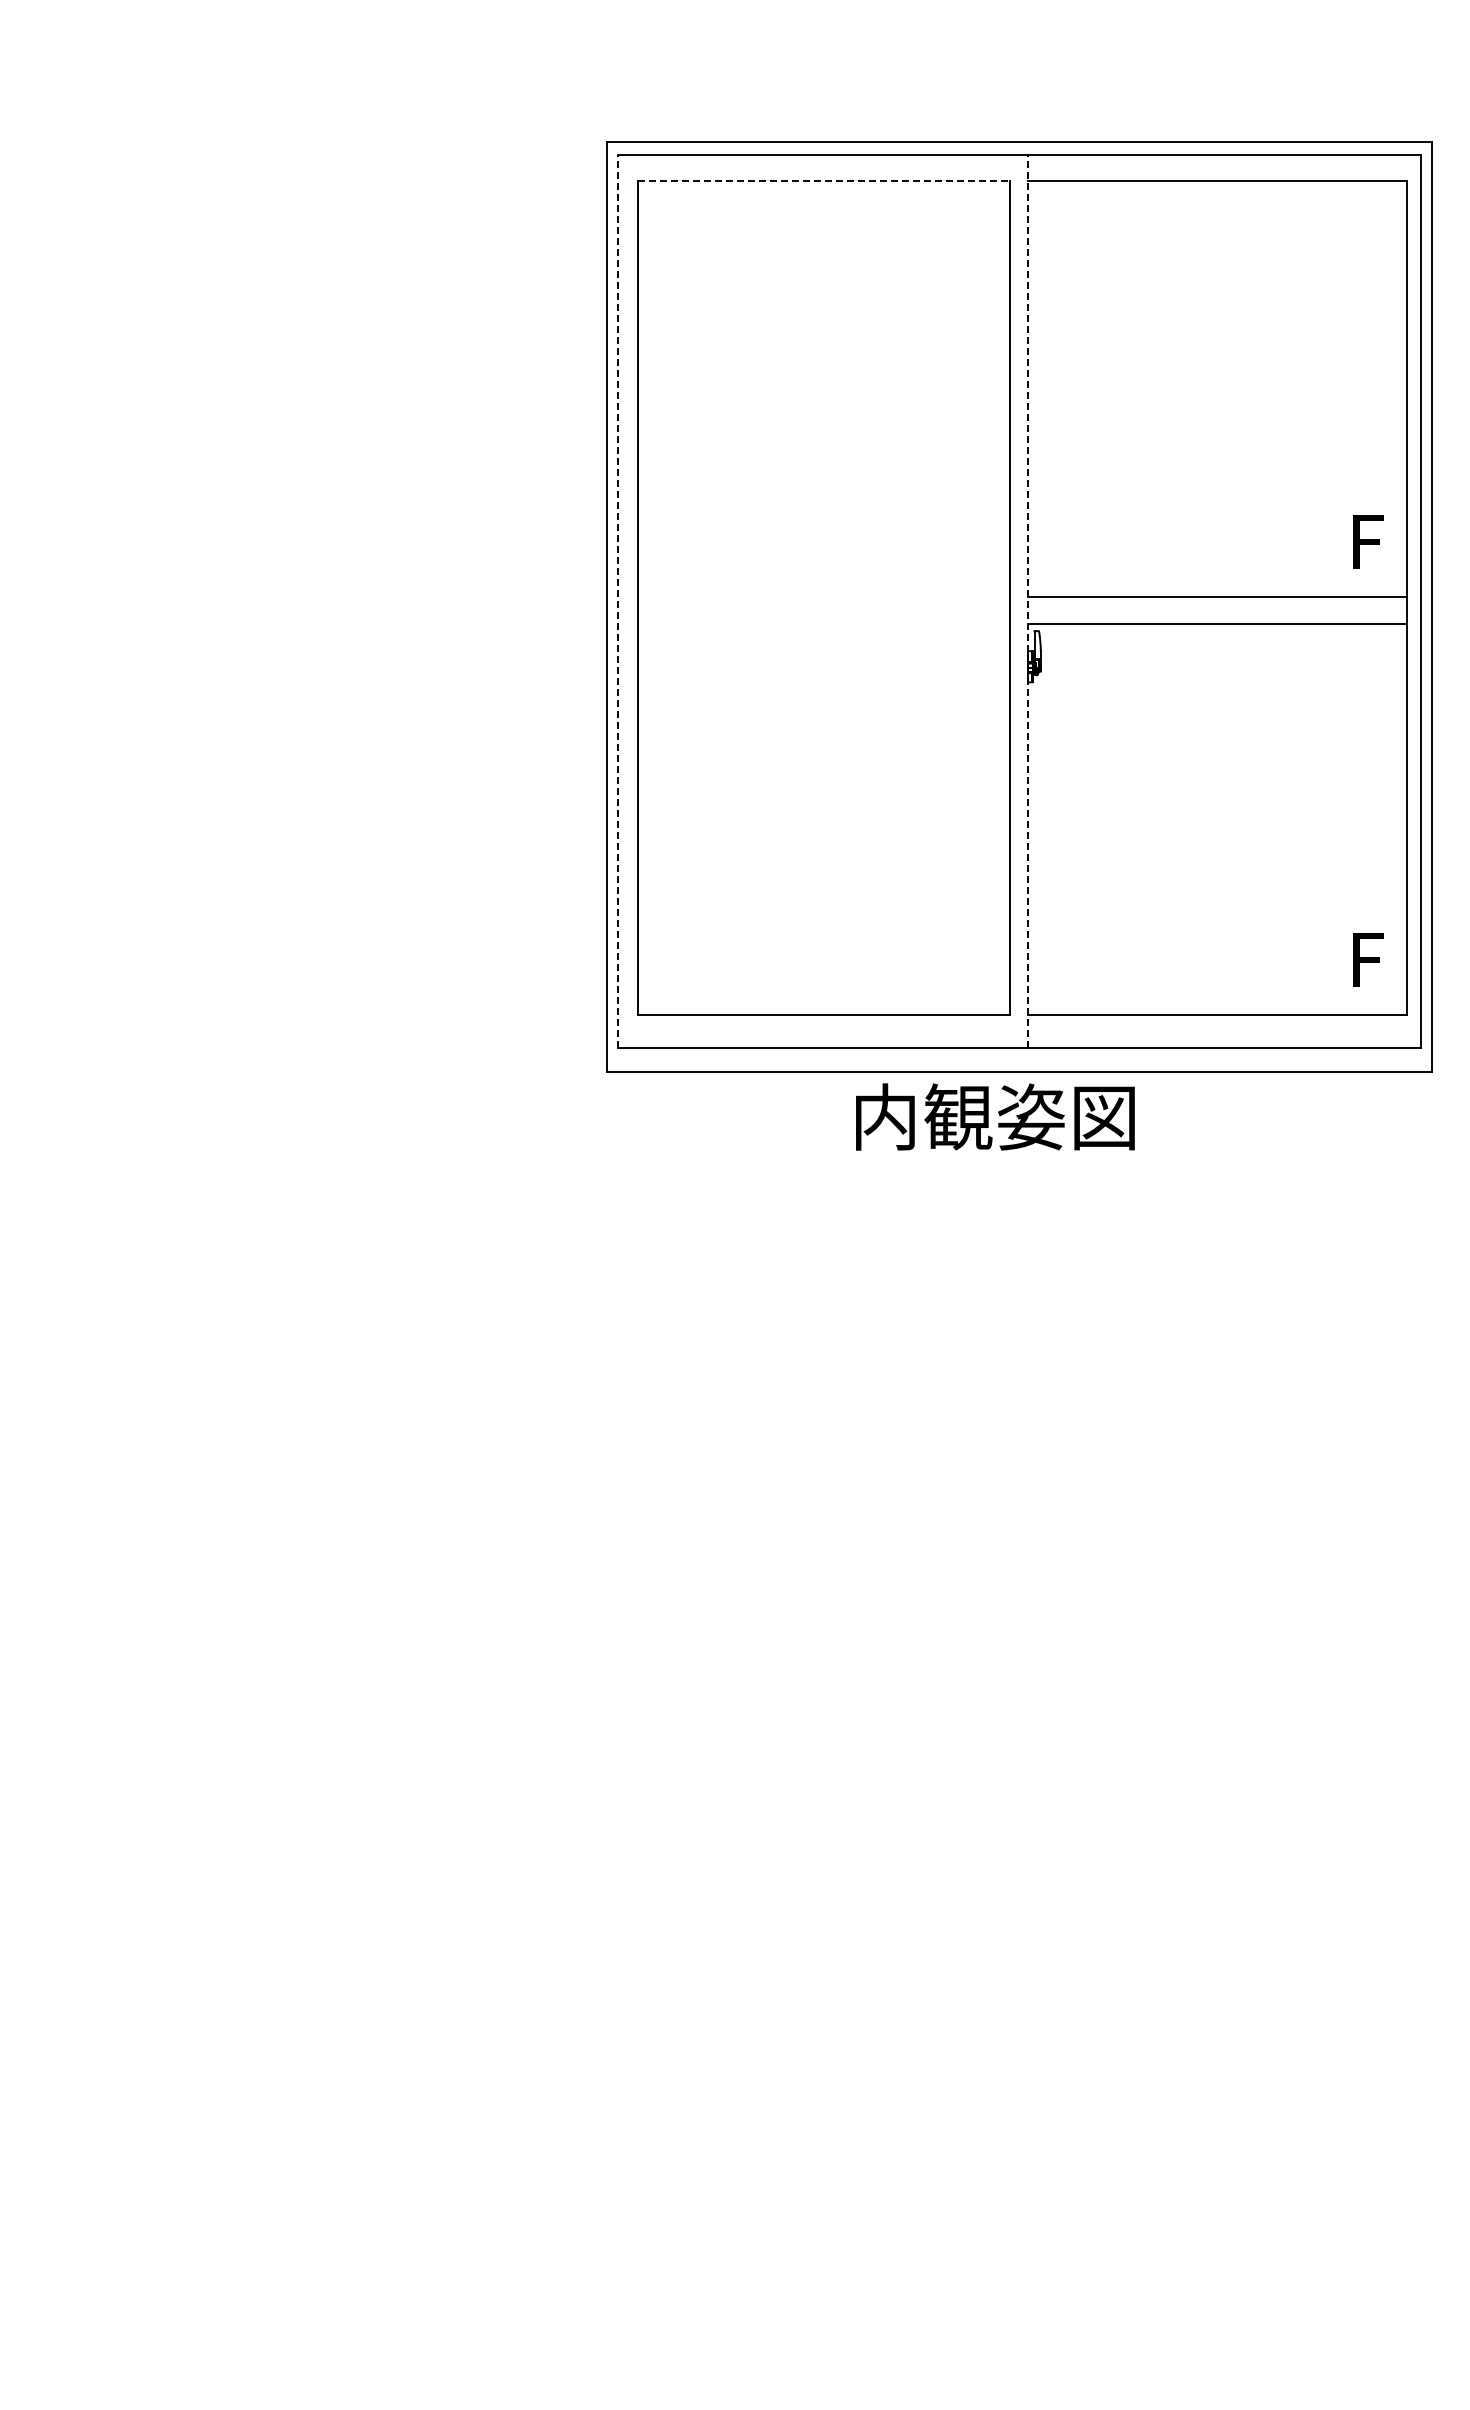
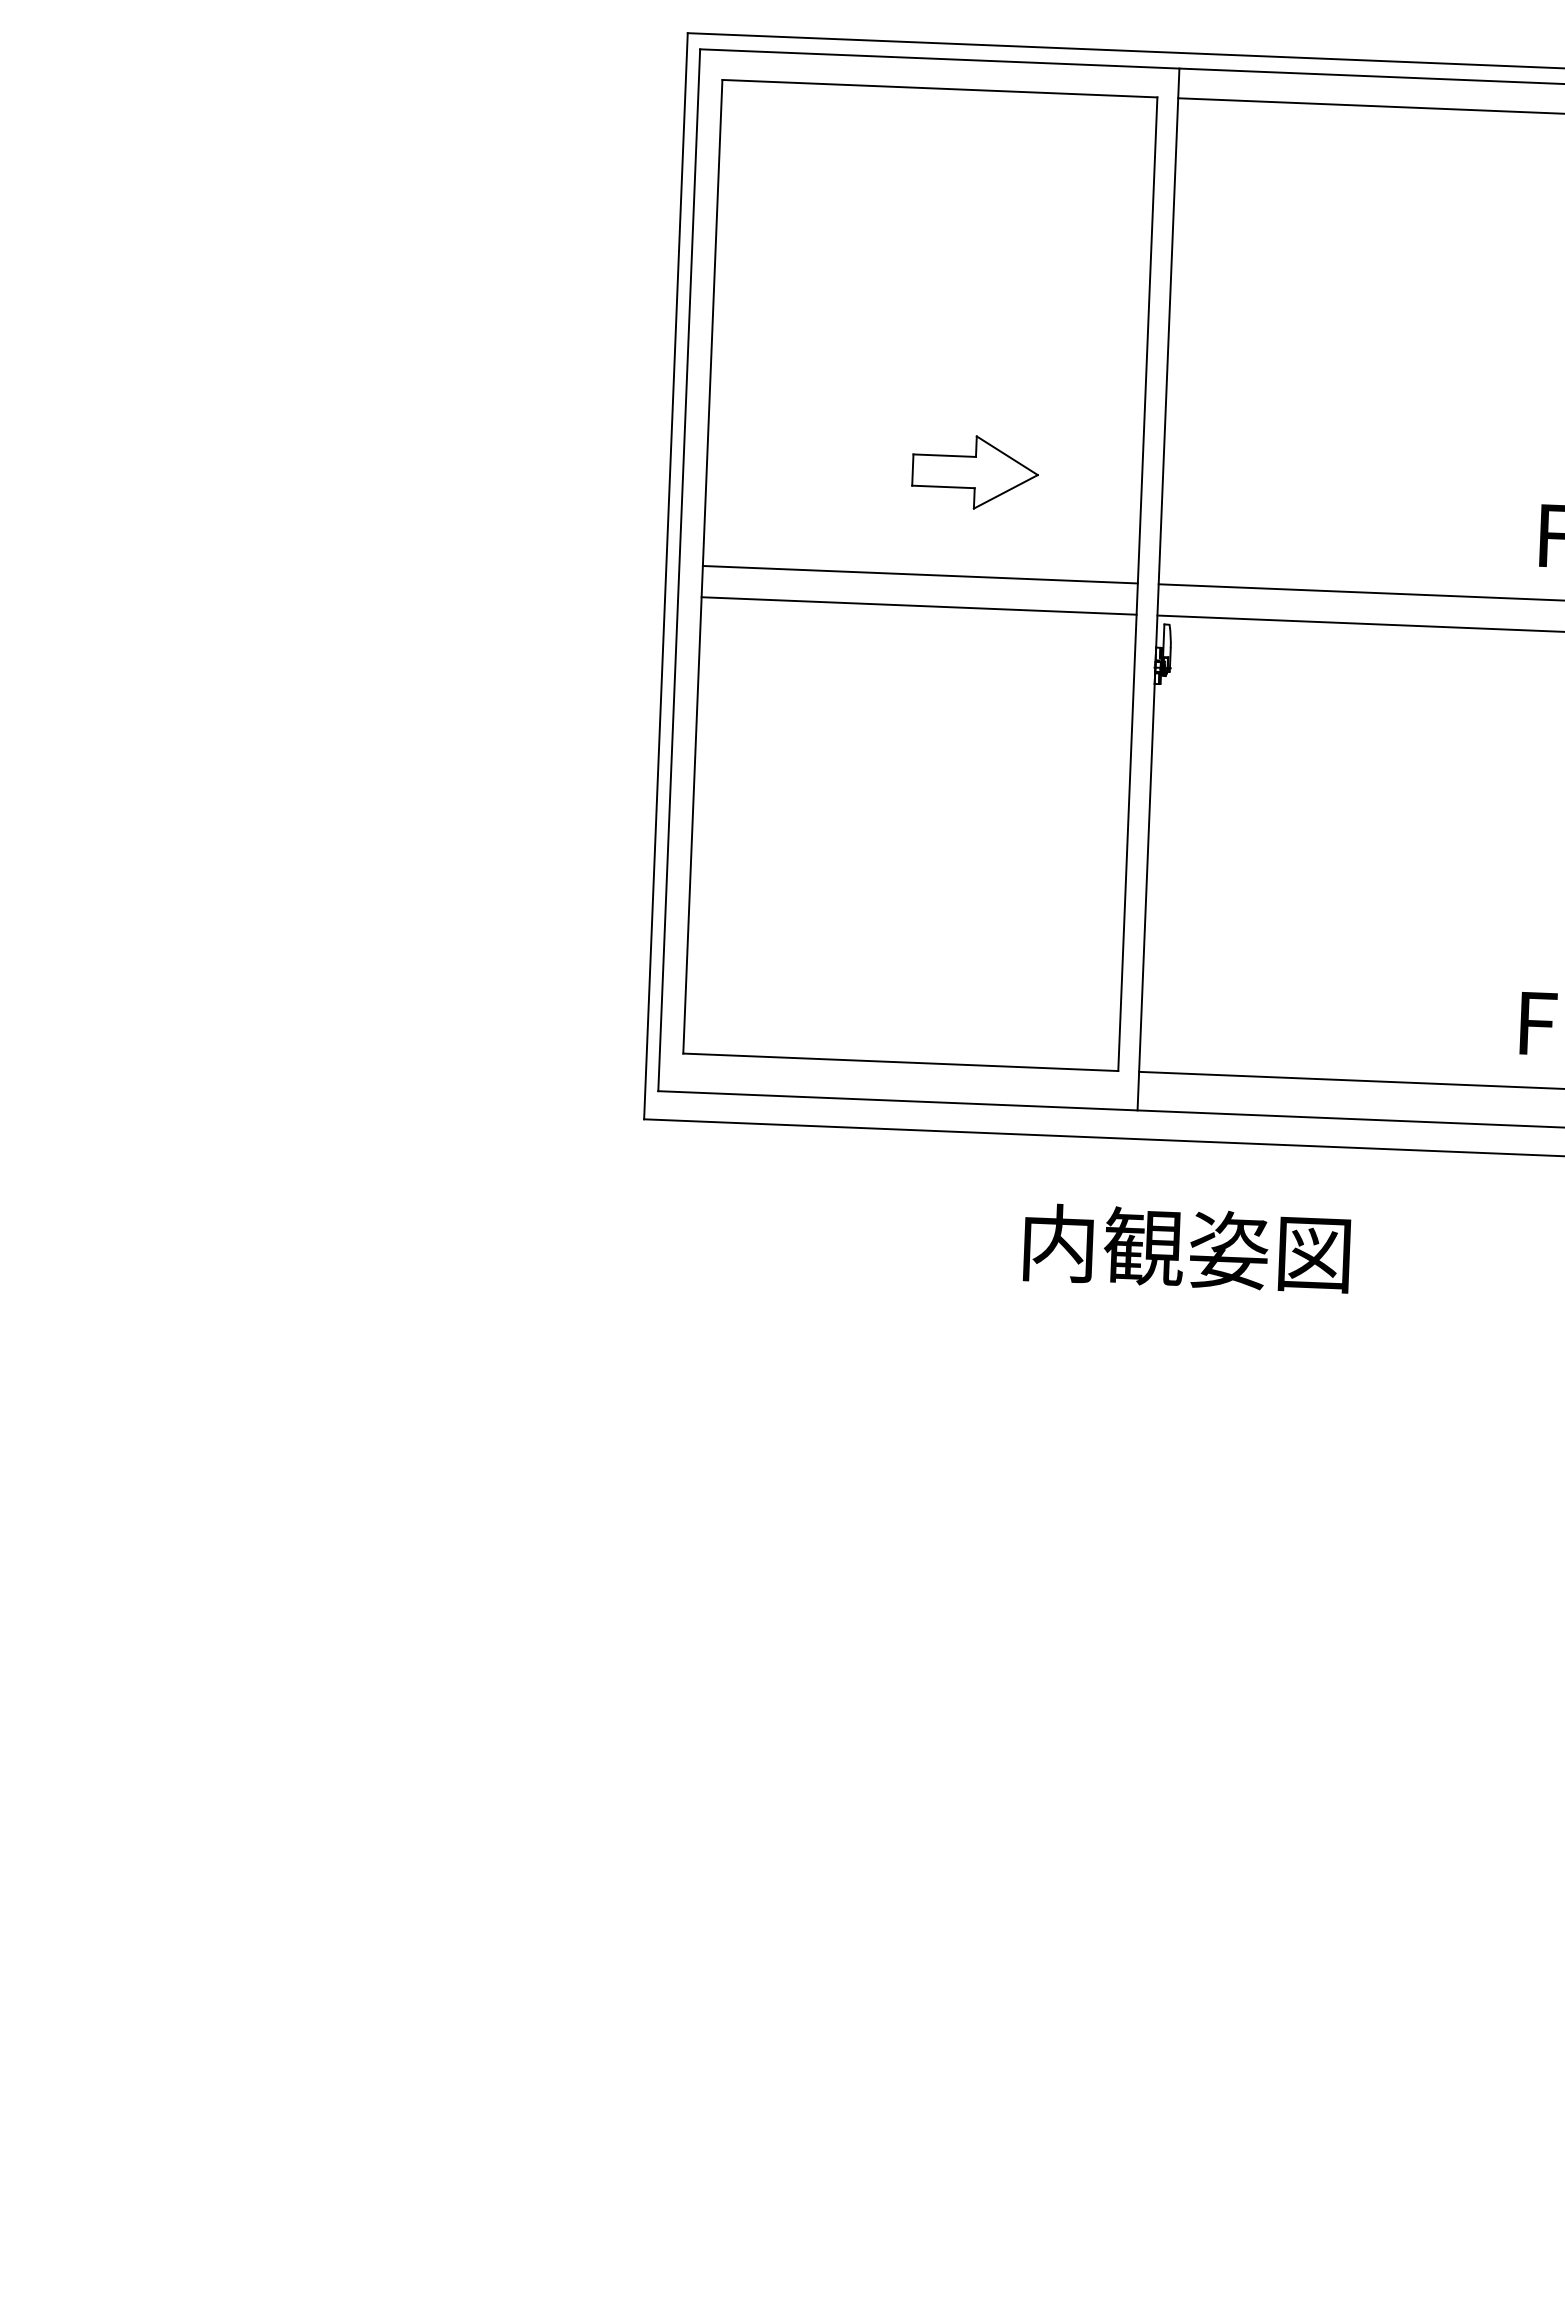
line: (824, 180) -> (940, 88), dashed -> solid
part: (867, 507) -> (975, 472), added
line: (823, 596) -> (919, 574), added
line: (617, 600) -> (679, 569), dashed -> solid
line: (1028, 600) -> (1158, 588), dashed -> solid
line: (823, 623) -> (918, 605), added
text: (995, 1116) -> (1187, 1247), moved

